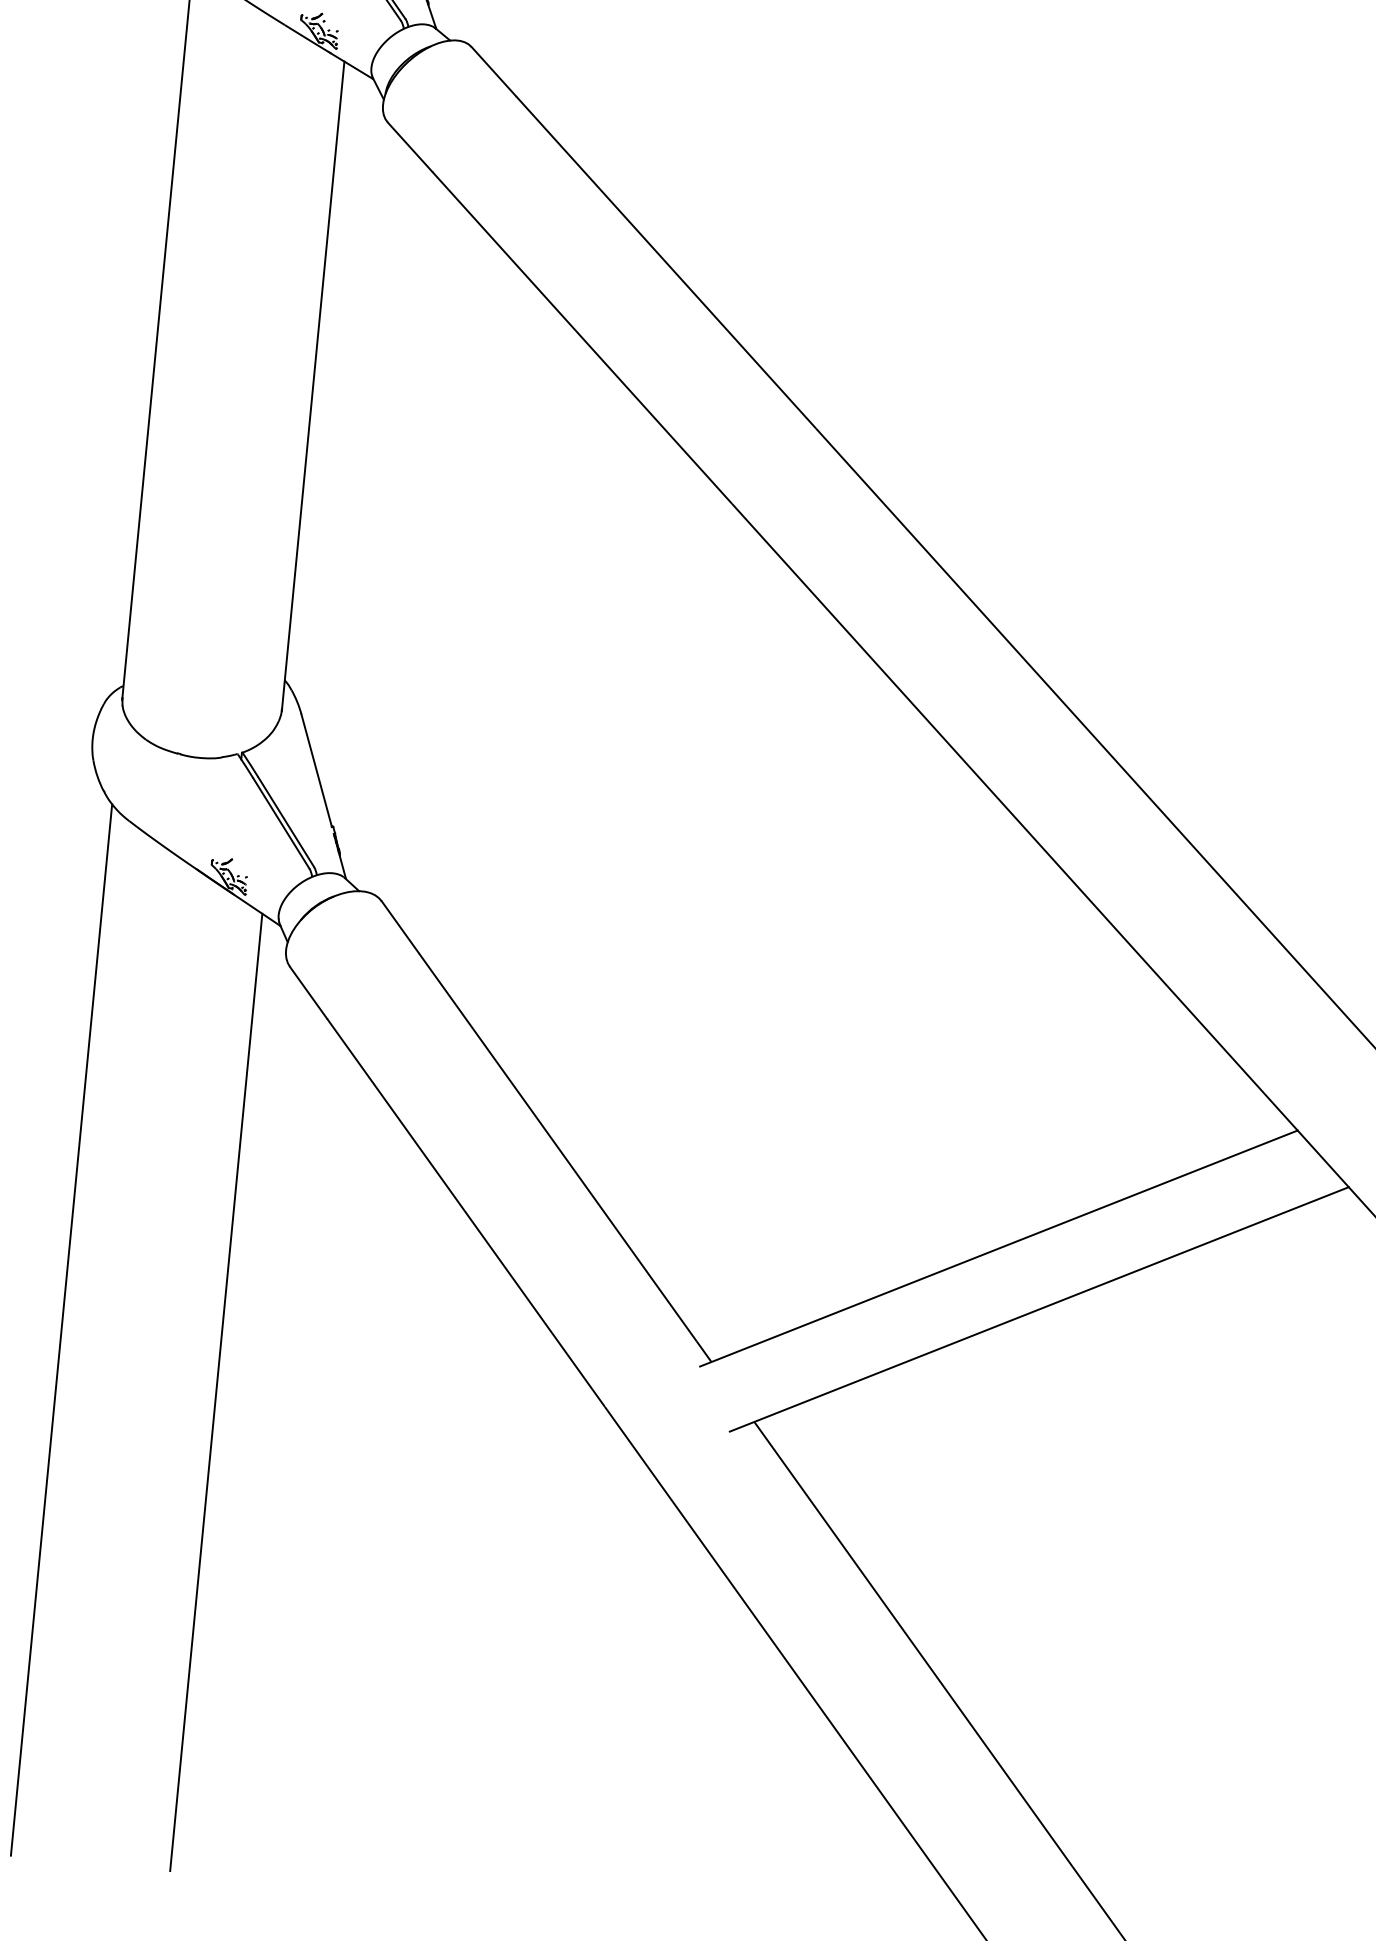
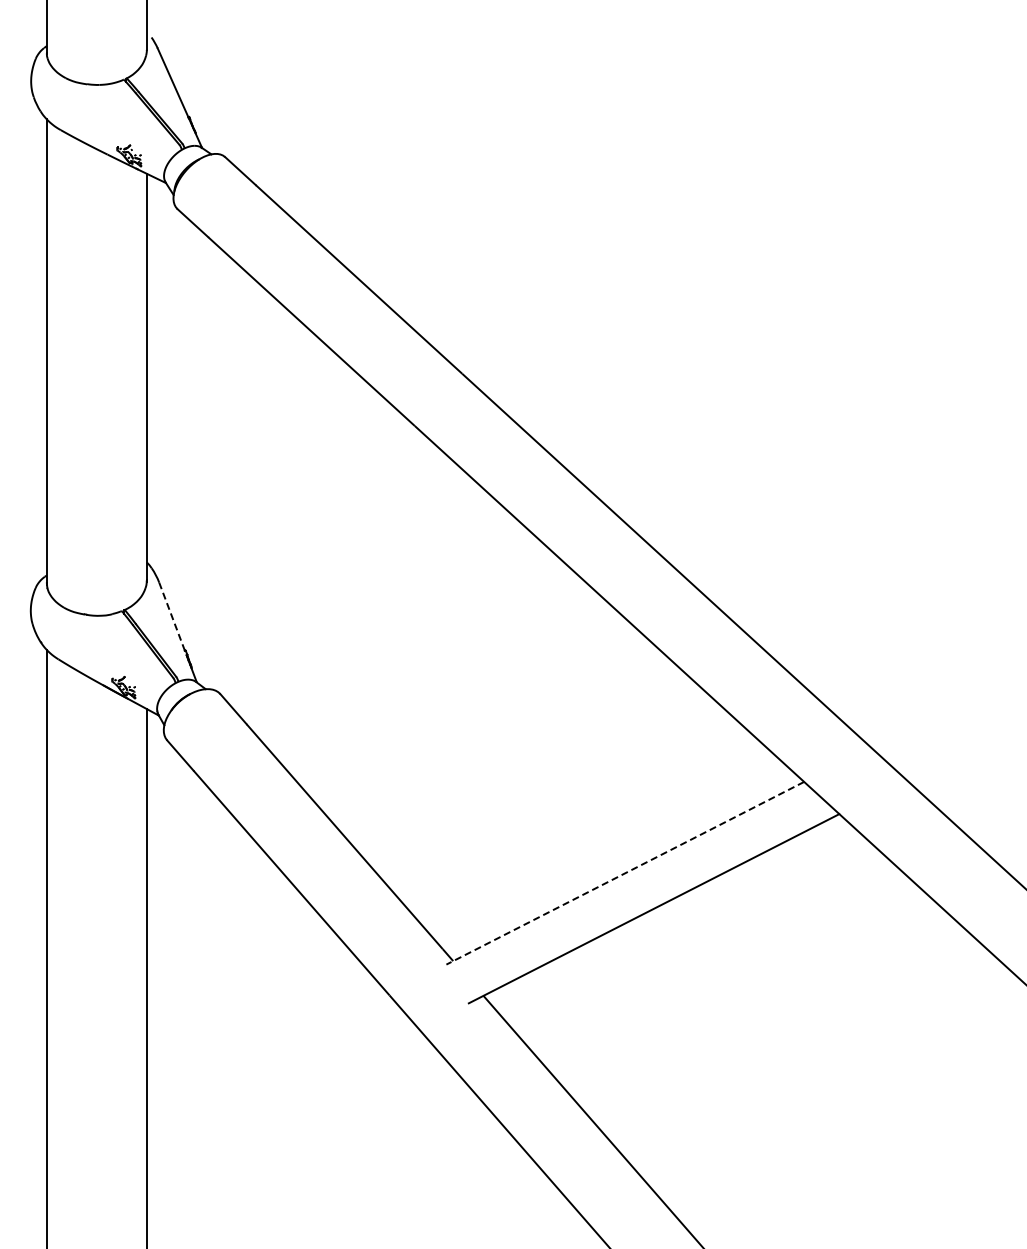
line: (315, 770) -> (171, 616), solid -> dashed
line: (999, 1248) -> (625, 873), solid -> dashed

